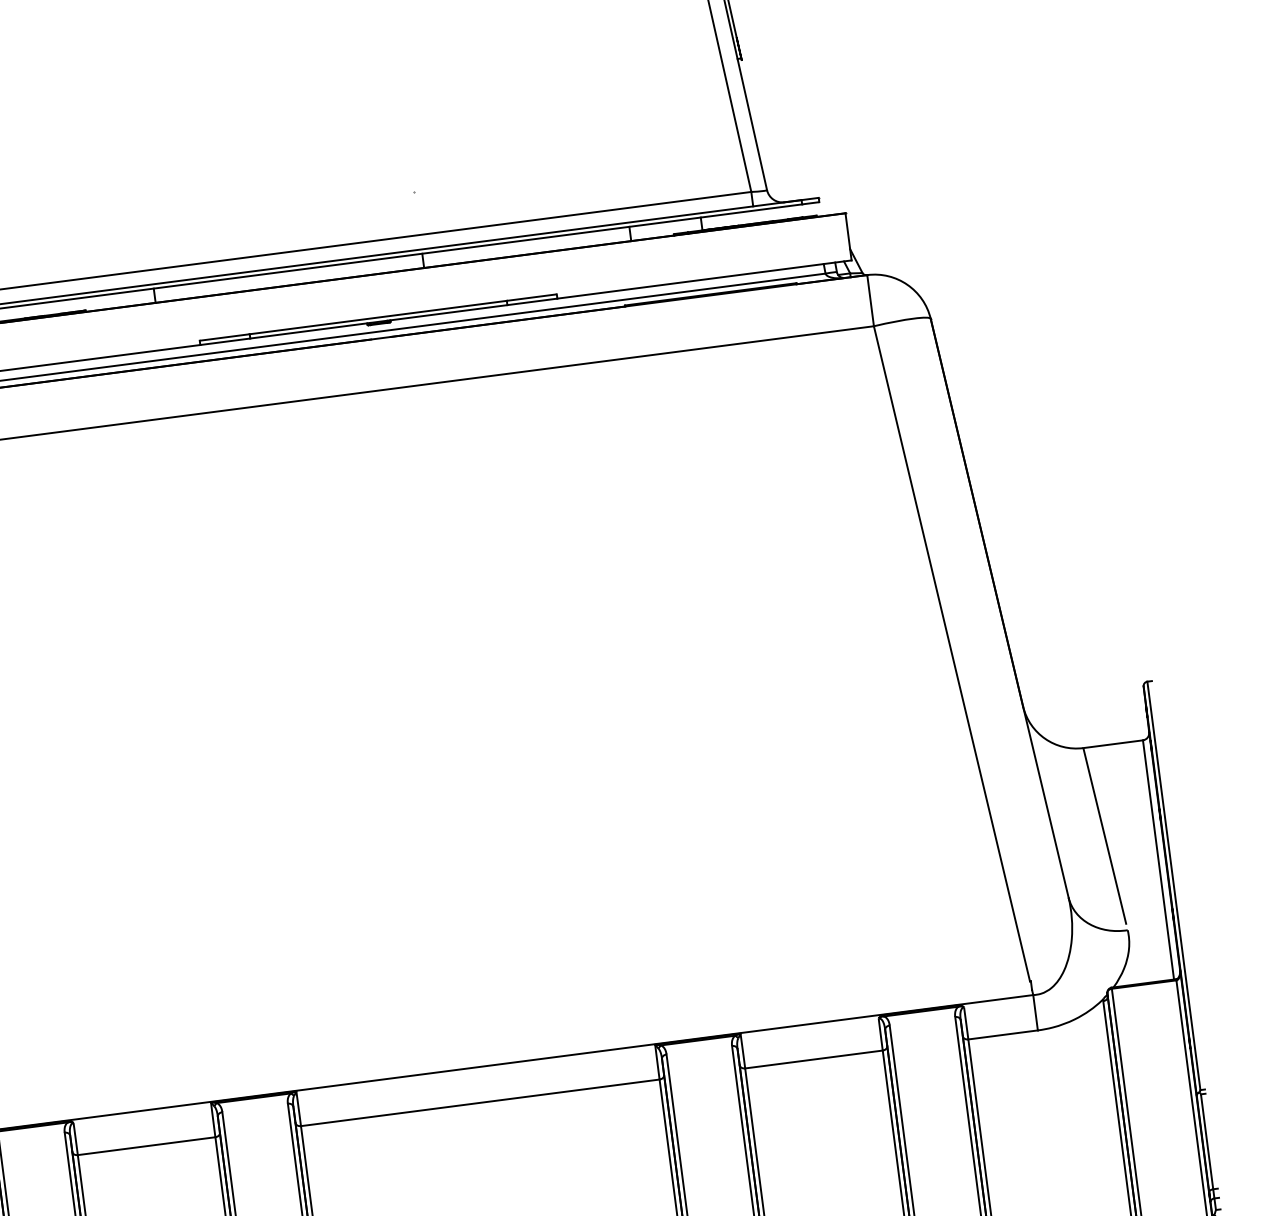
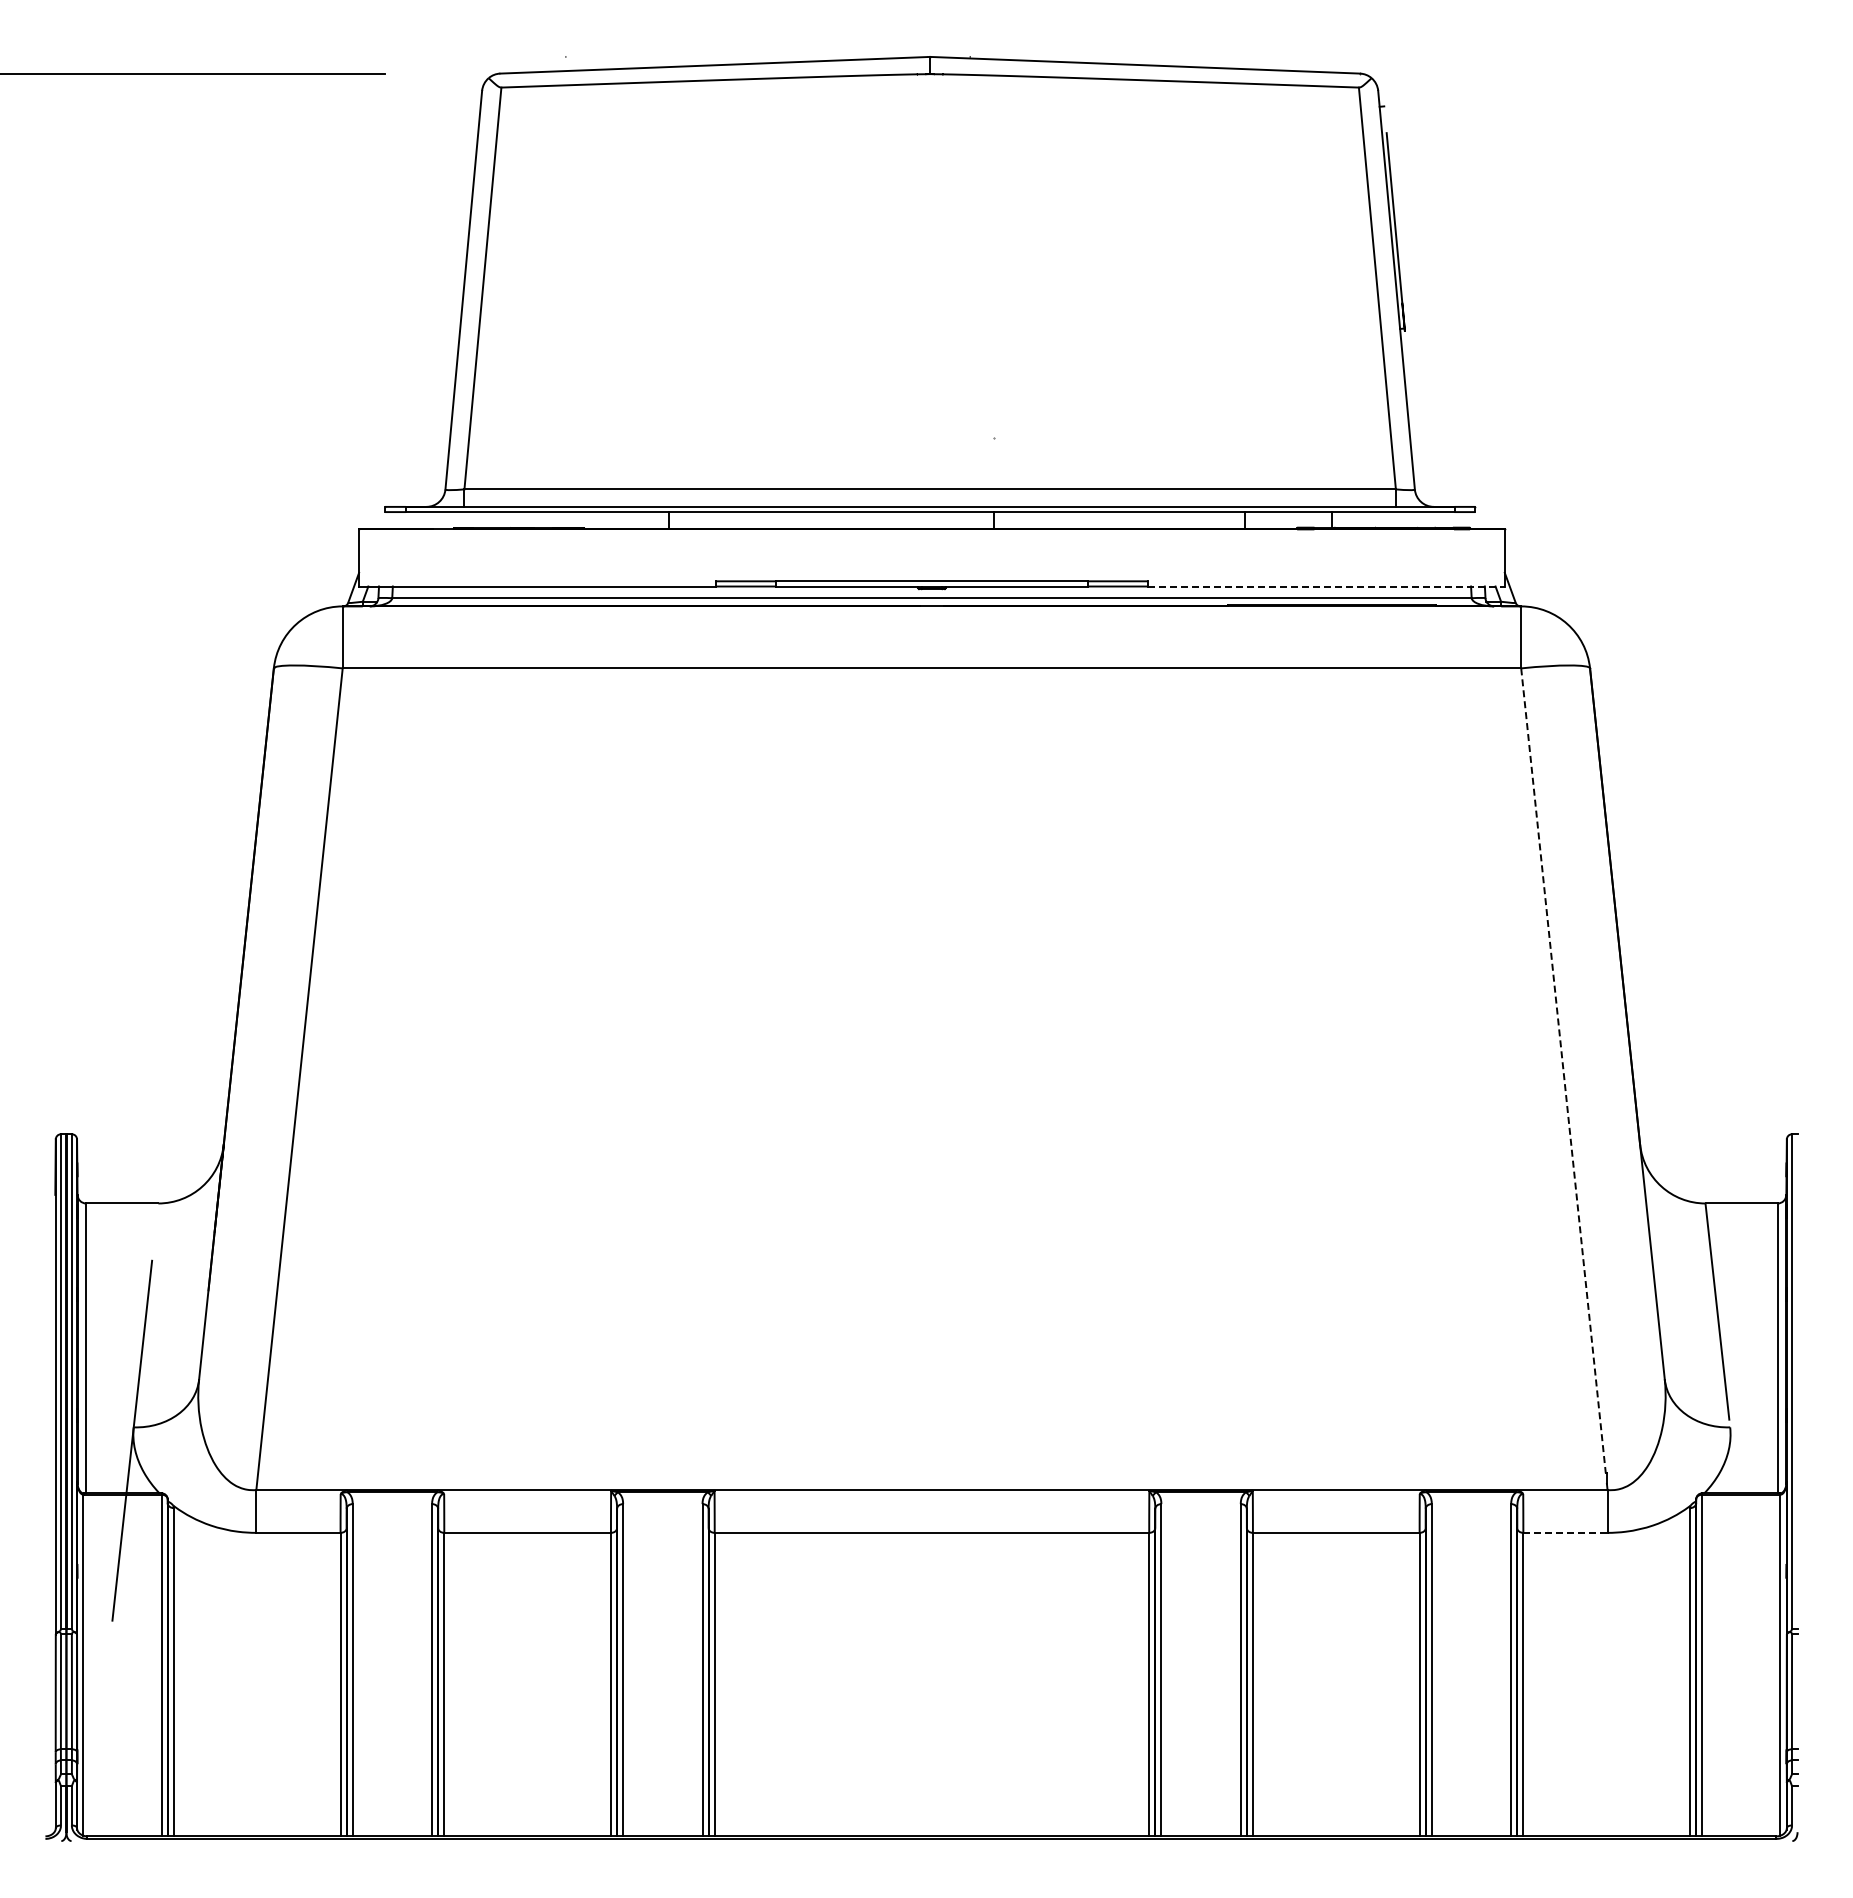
line: (705, 279) -> (1327, 586), solid -> dashed
line: (951, 653) -> (1563, 1070), solid -> dashed
line: (1003, 1034) -> (1565, 1532), solid -> dashed

